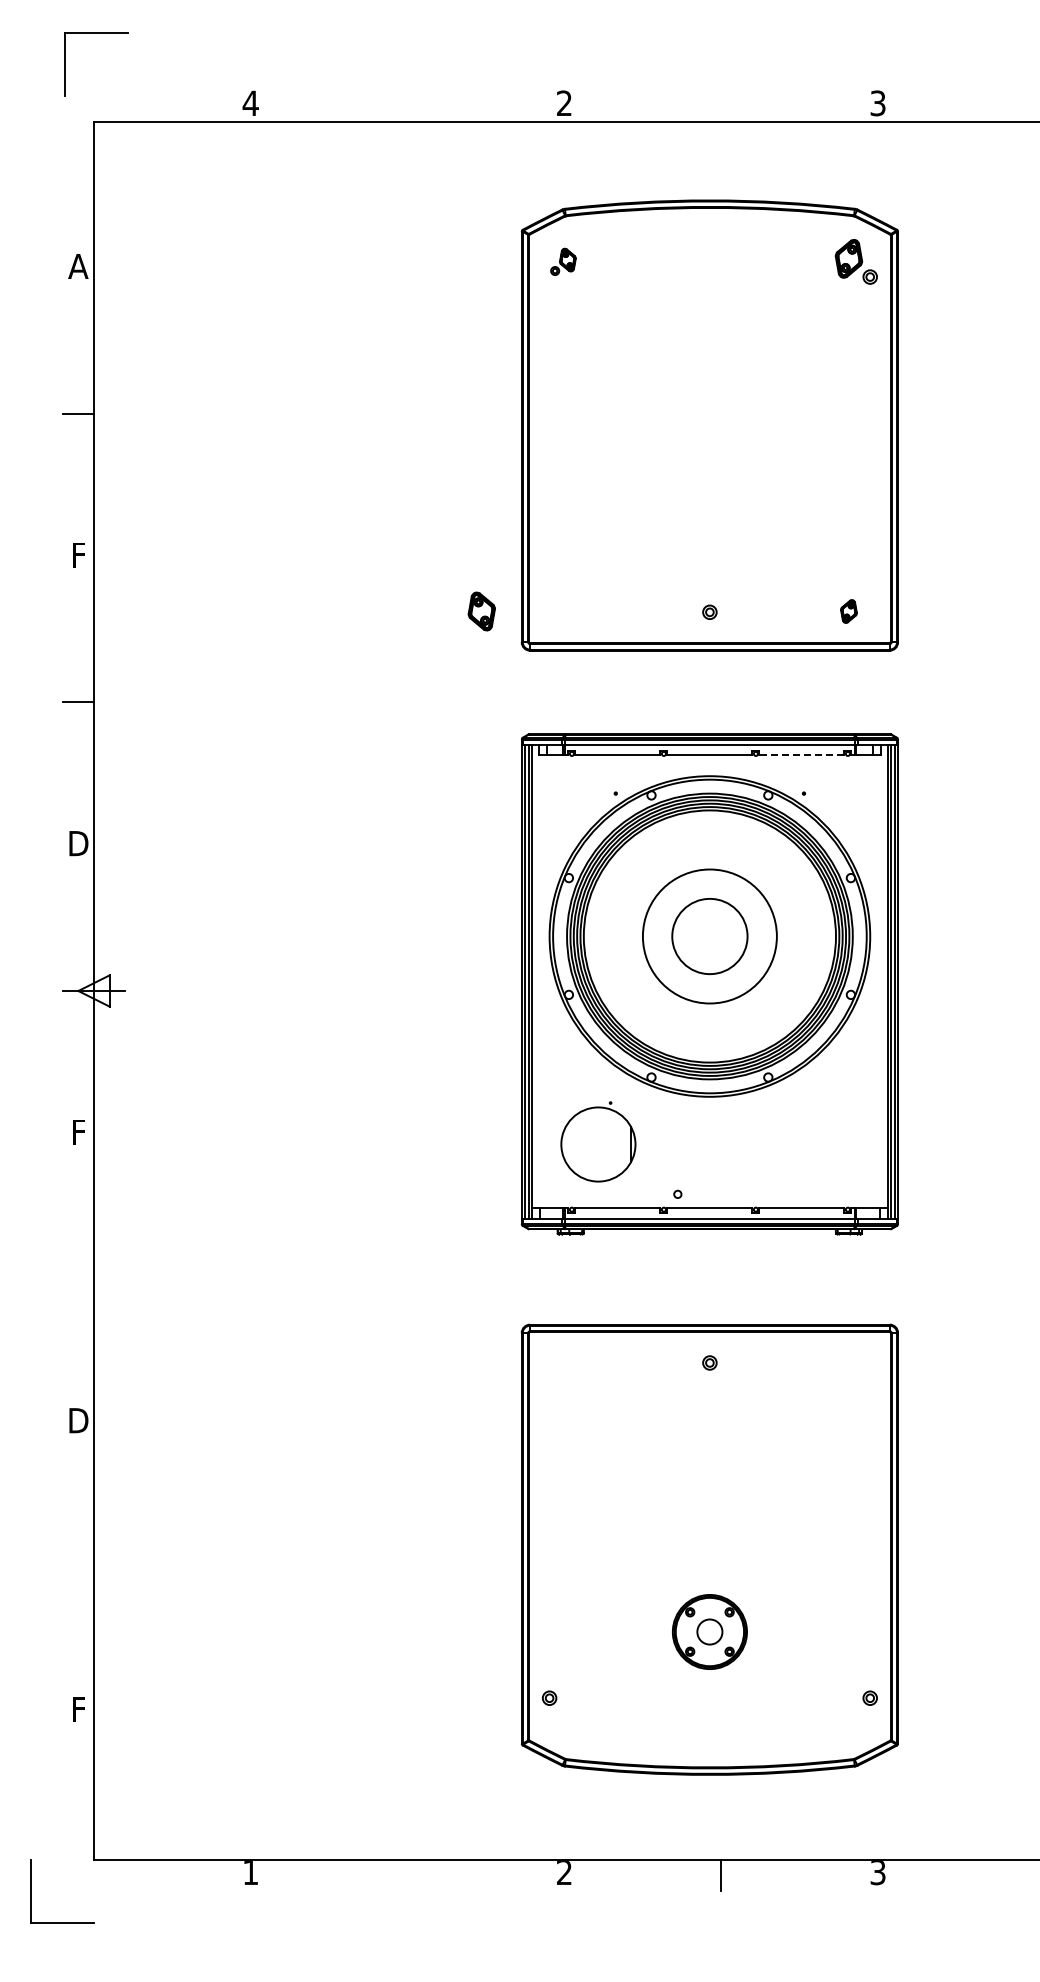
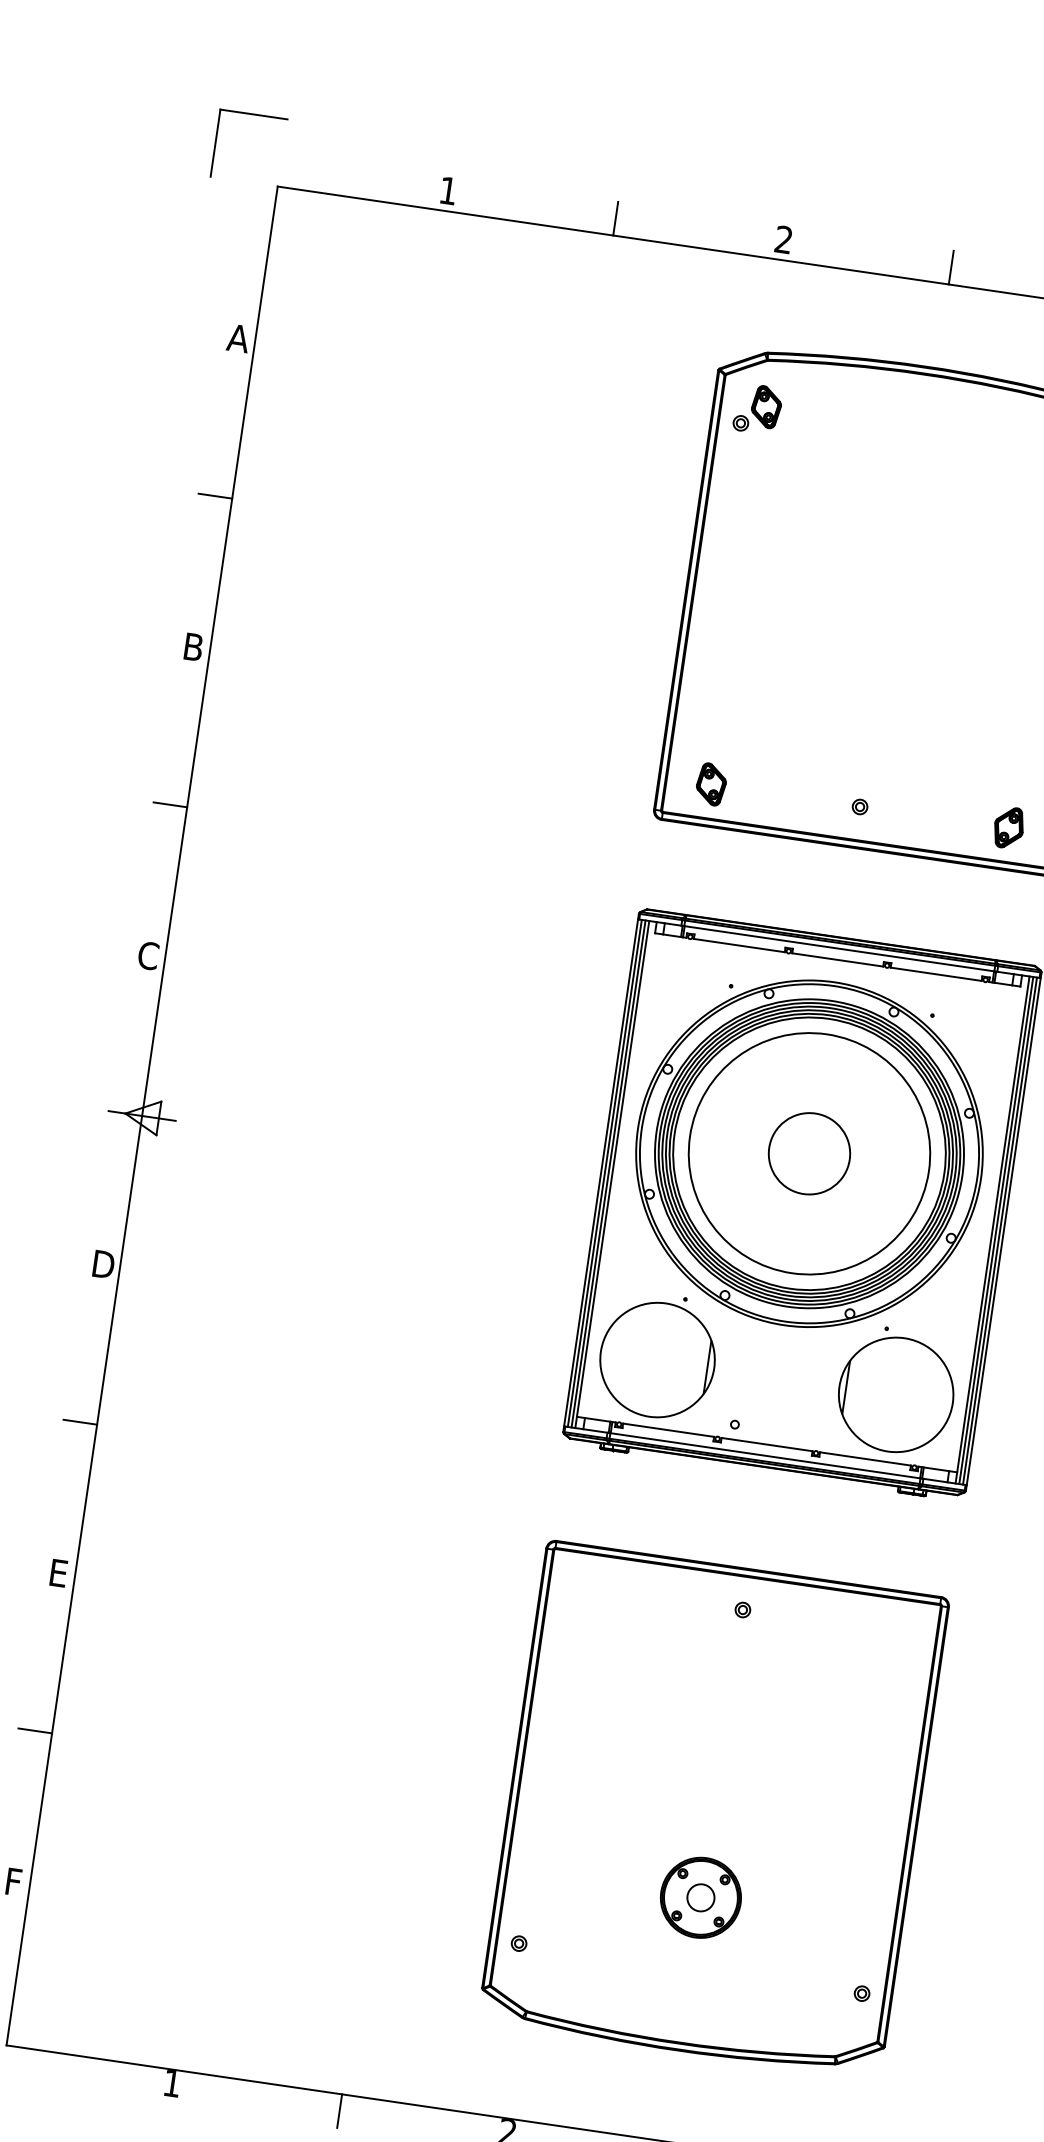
part: (96, 33) -> (253, 114), moved
text: (250, 102) -> (448, 189), 4 -> 1
line: (407, 106) -> (615, 218), added
line: (721, 106) -> (951, 267), added
part: (563, 261) -> (758, 408), size x1.67
text: (78, 554) -> (193, 646), F -> B
part: (481, 611) -> (711, 784), moved
part: (848, 611) -> (1008, 827), size x1.67
line: (801, 755) -> (935, 974), dashed -> solid
text: (78, 843) -> (148, 955), D -> C
circle: (709, 936) -> (809, 1153), size x1.67
text: (78, 1131) -> (103, 1263), F -> D
part: (598, 1141) -> (658, 1355), size x1.43
part: (821, 1141) -> (896, 1390), added
line: (78, 1279) -> (80, 1422), added
text: (78, 1420) -> (58, 1573), D -> E
line: (78, 1568) -> (35, 1731), added
line: (407, 1875) -> (339, 2111), added

